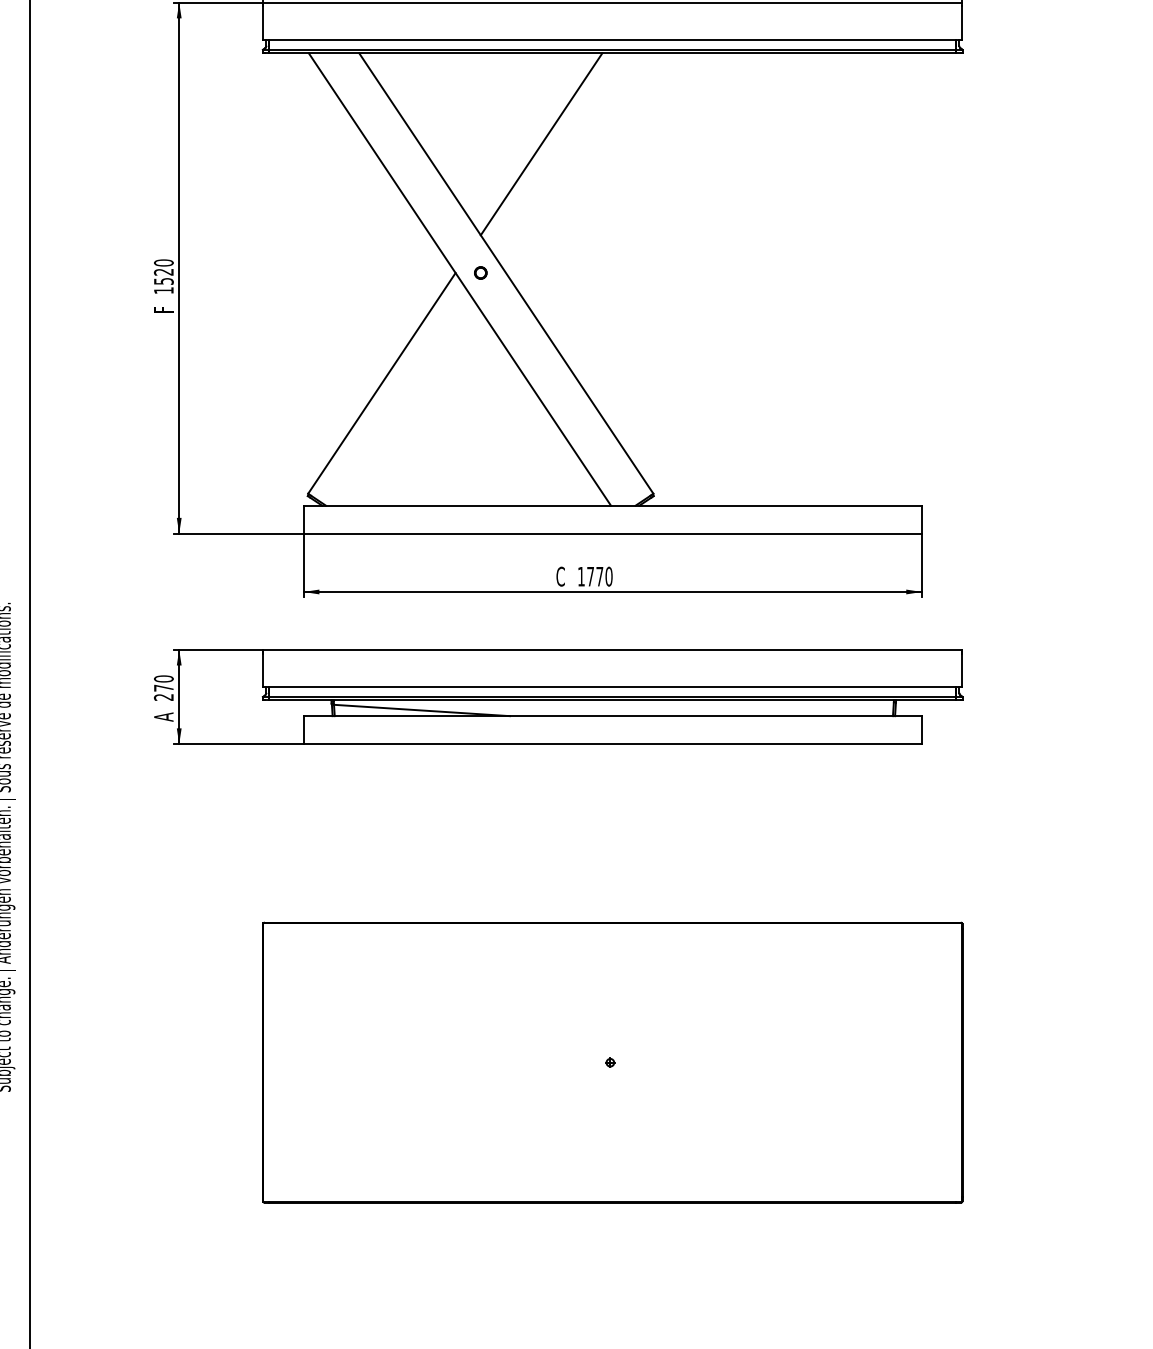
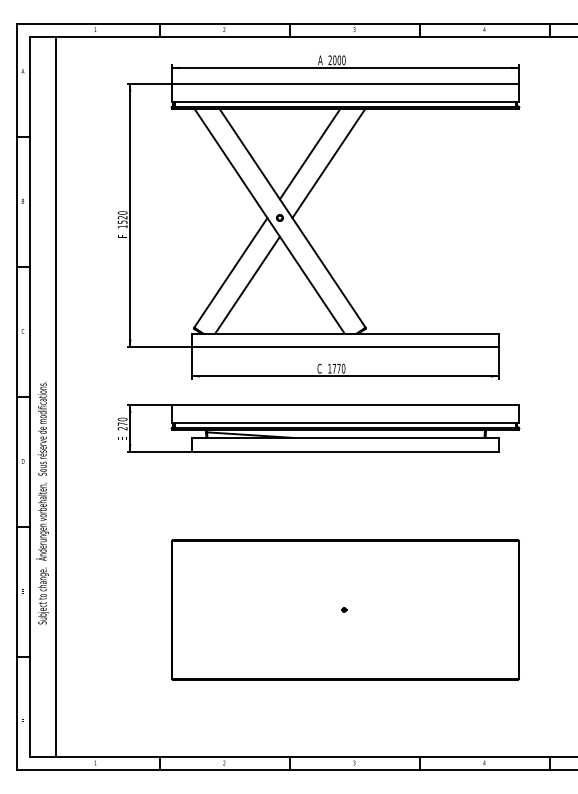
line: (578, 163) -> (328, 163), added
line: (415, 406) -> (247, 284), added
text: (163, 717) -> (122, 438), A -> E

